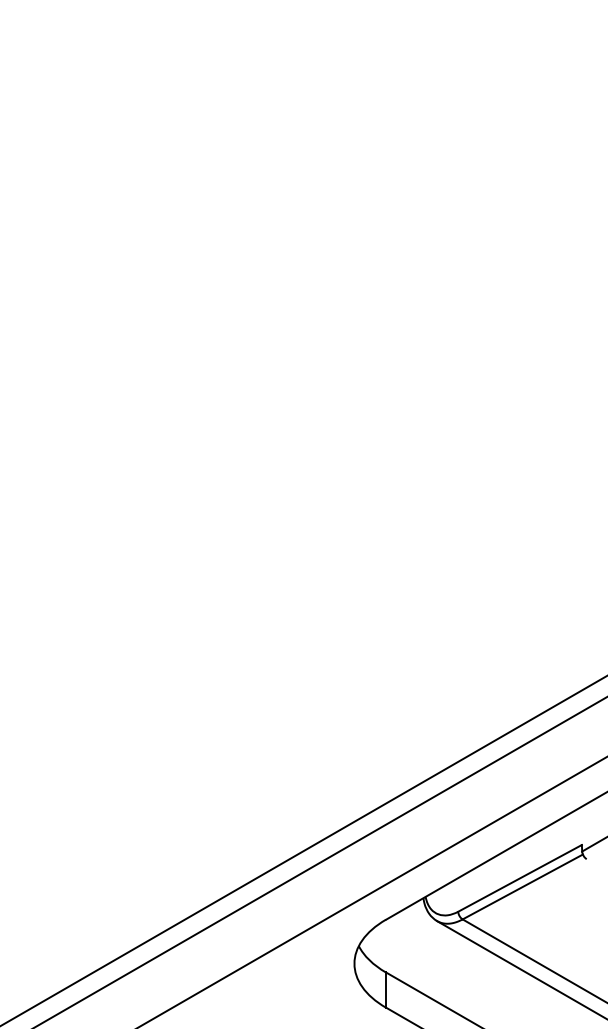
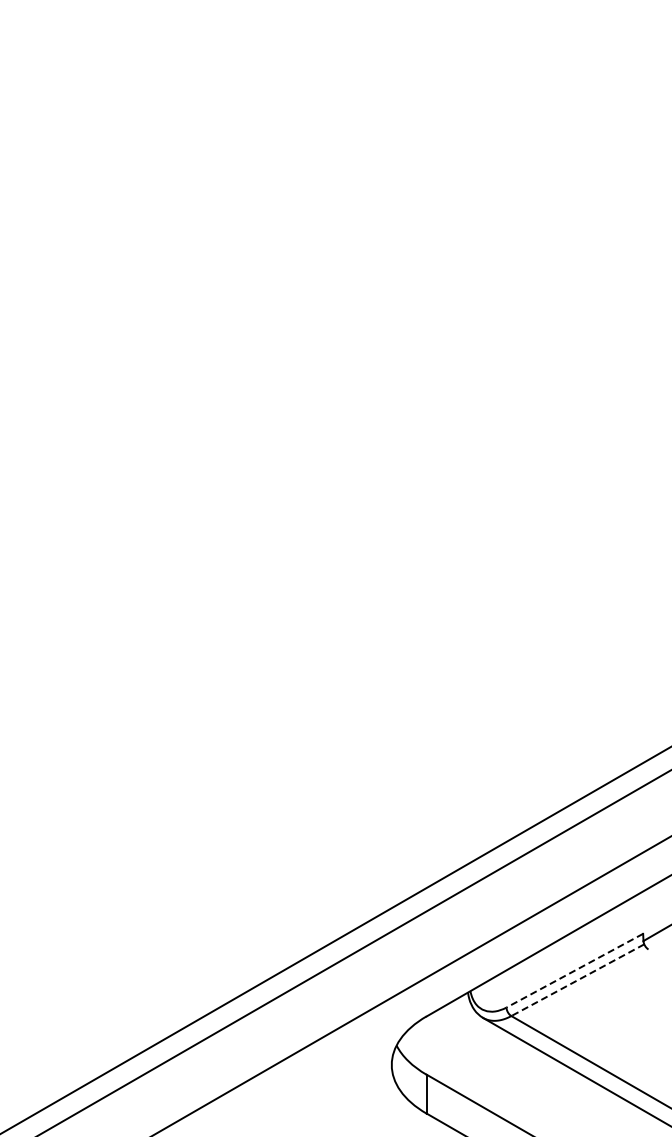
line: (519, 878) -> (574, 970), solid -> dashed
line: (522, 887) -> (577, 980), solid -> dashed

